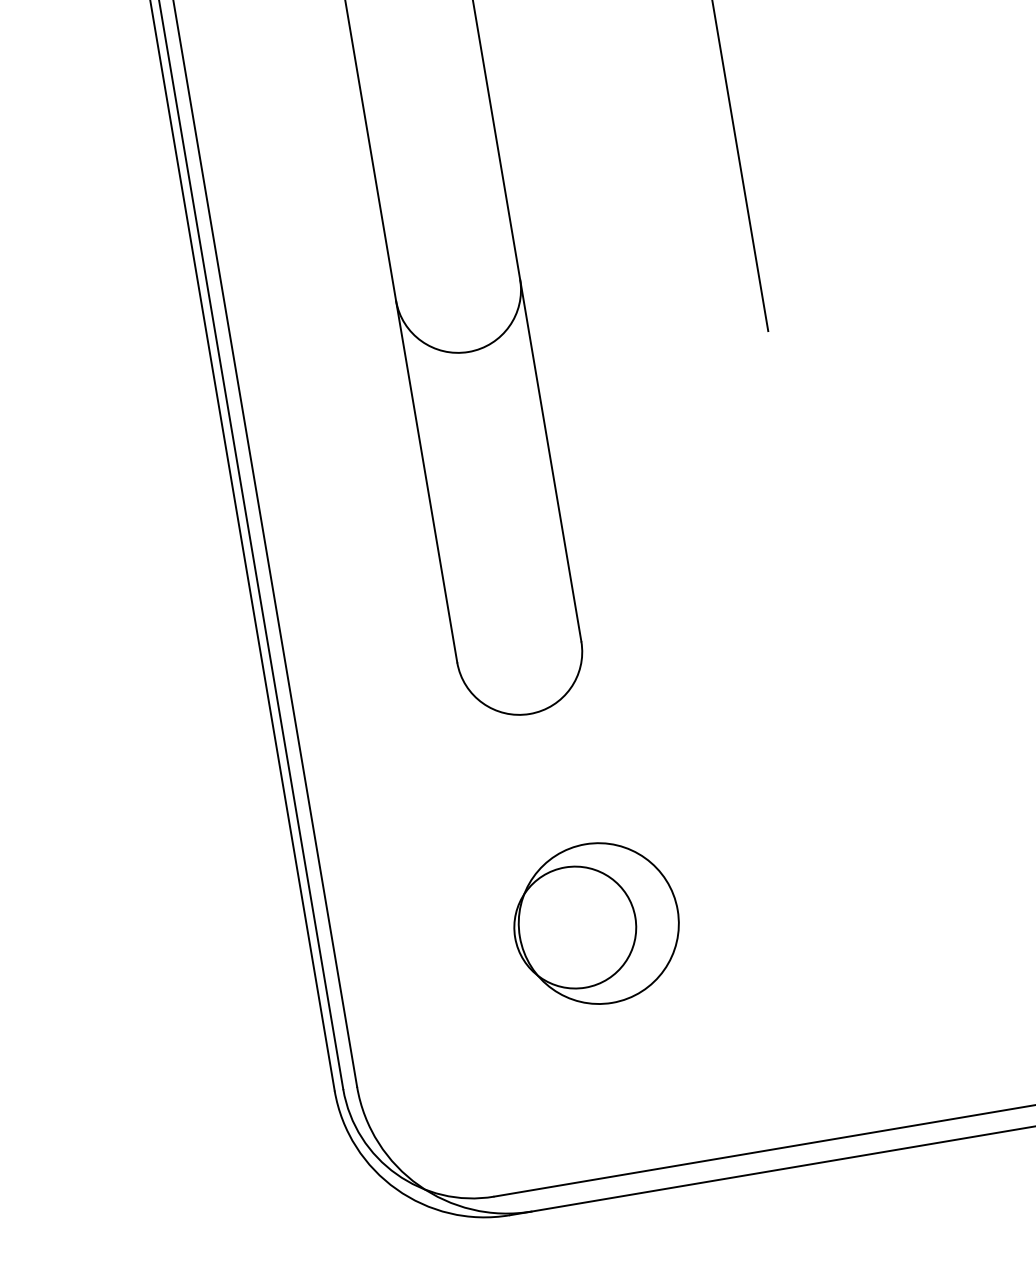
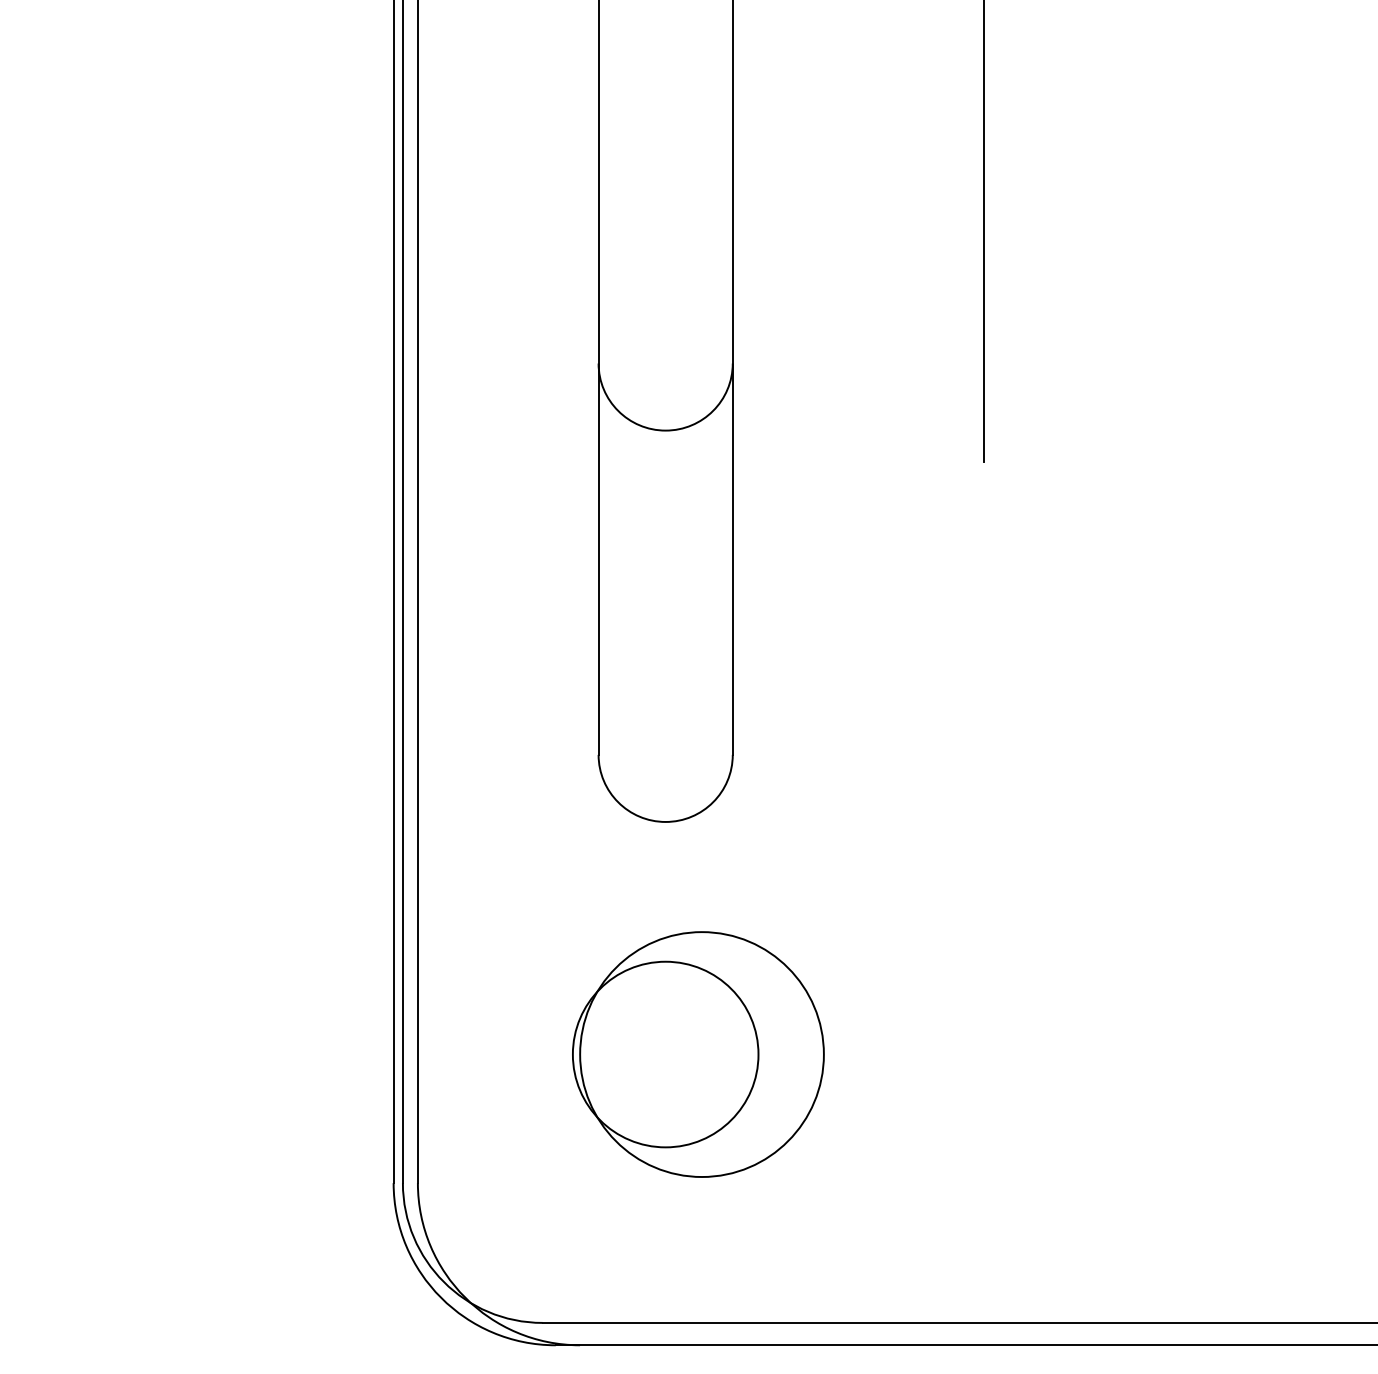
part: (596, 923) -> (698, 1054), size x1.43

